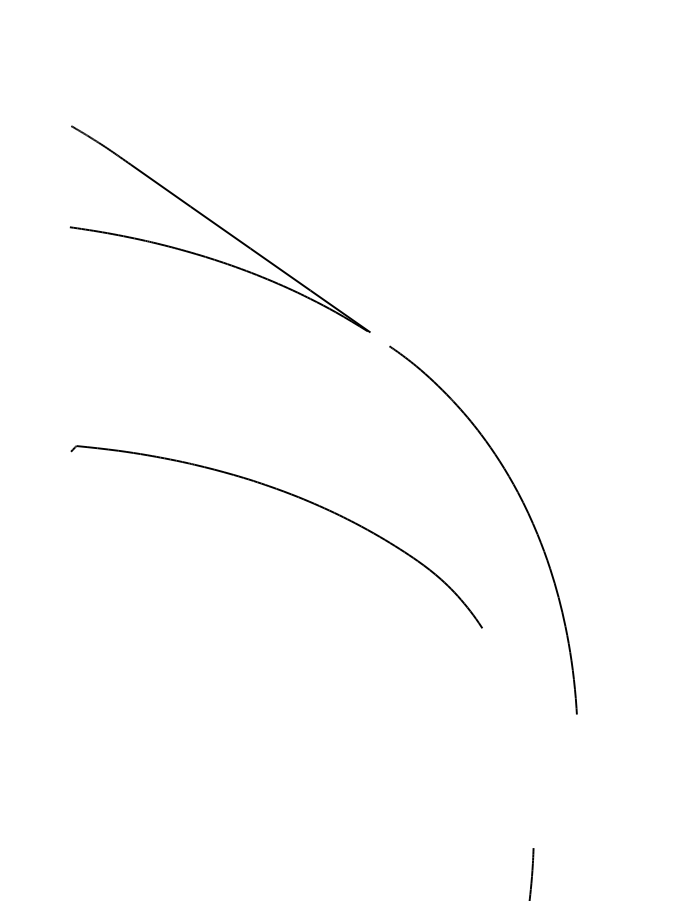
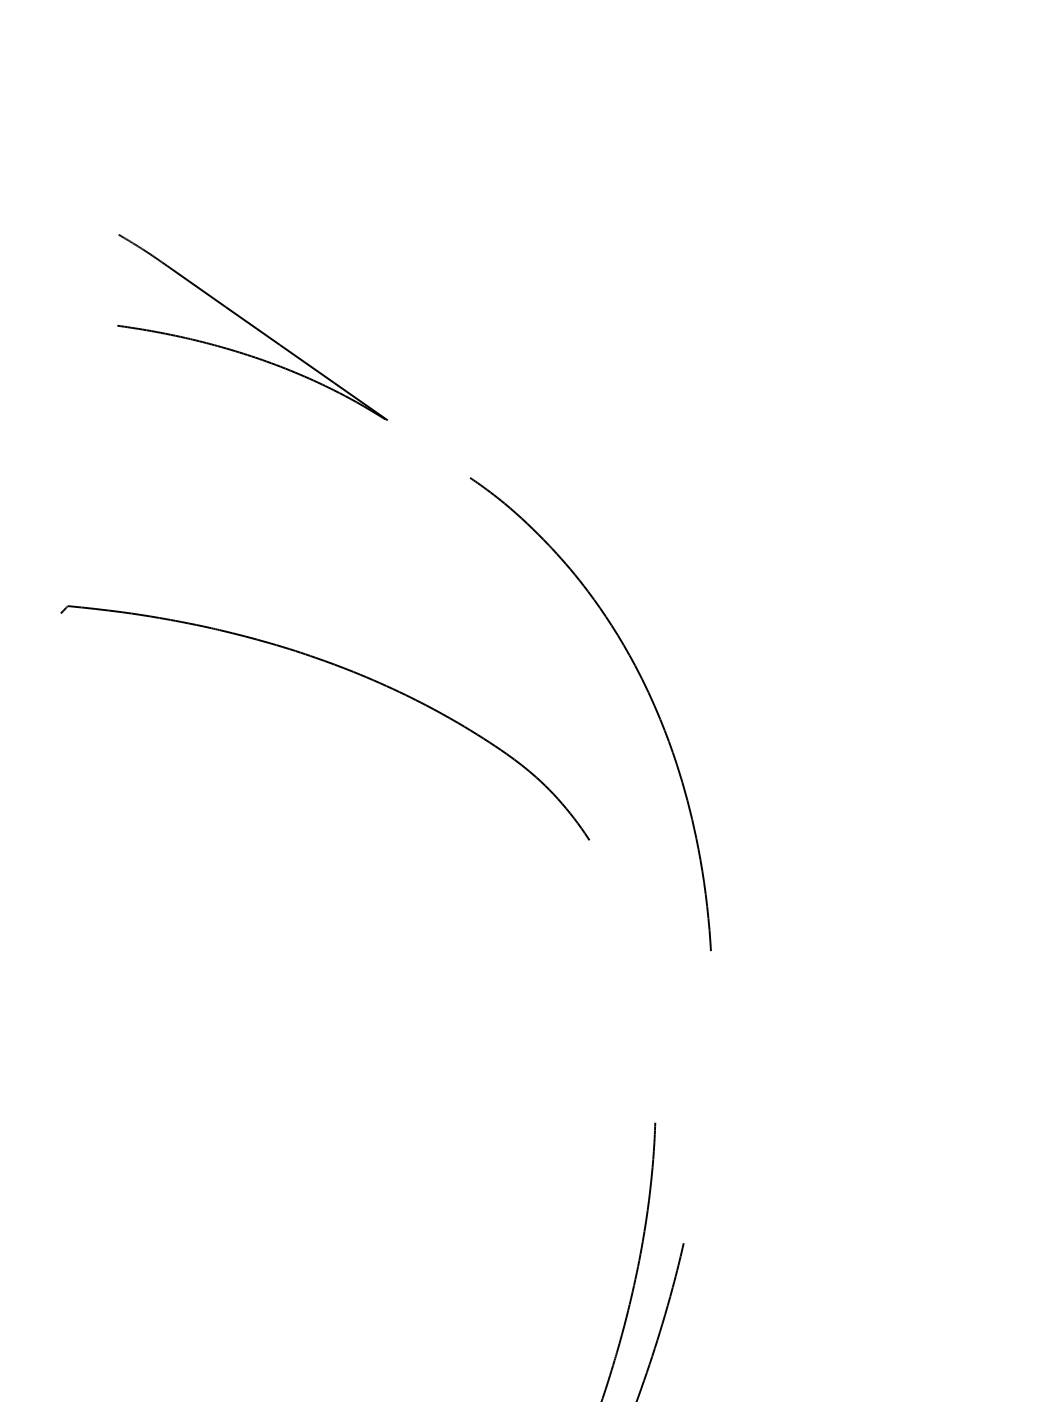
part: (220, 229) -> (252, 327), size x0.7

